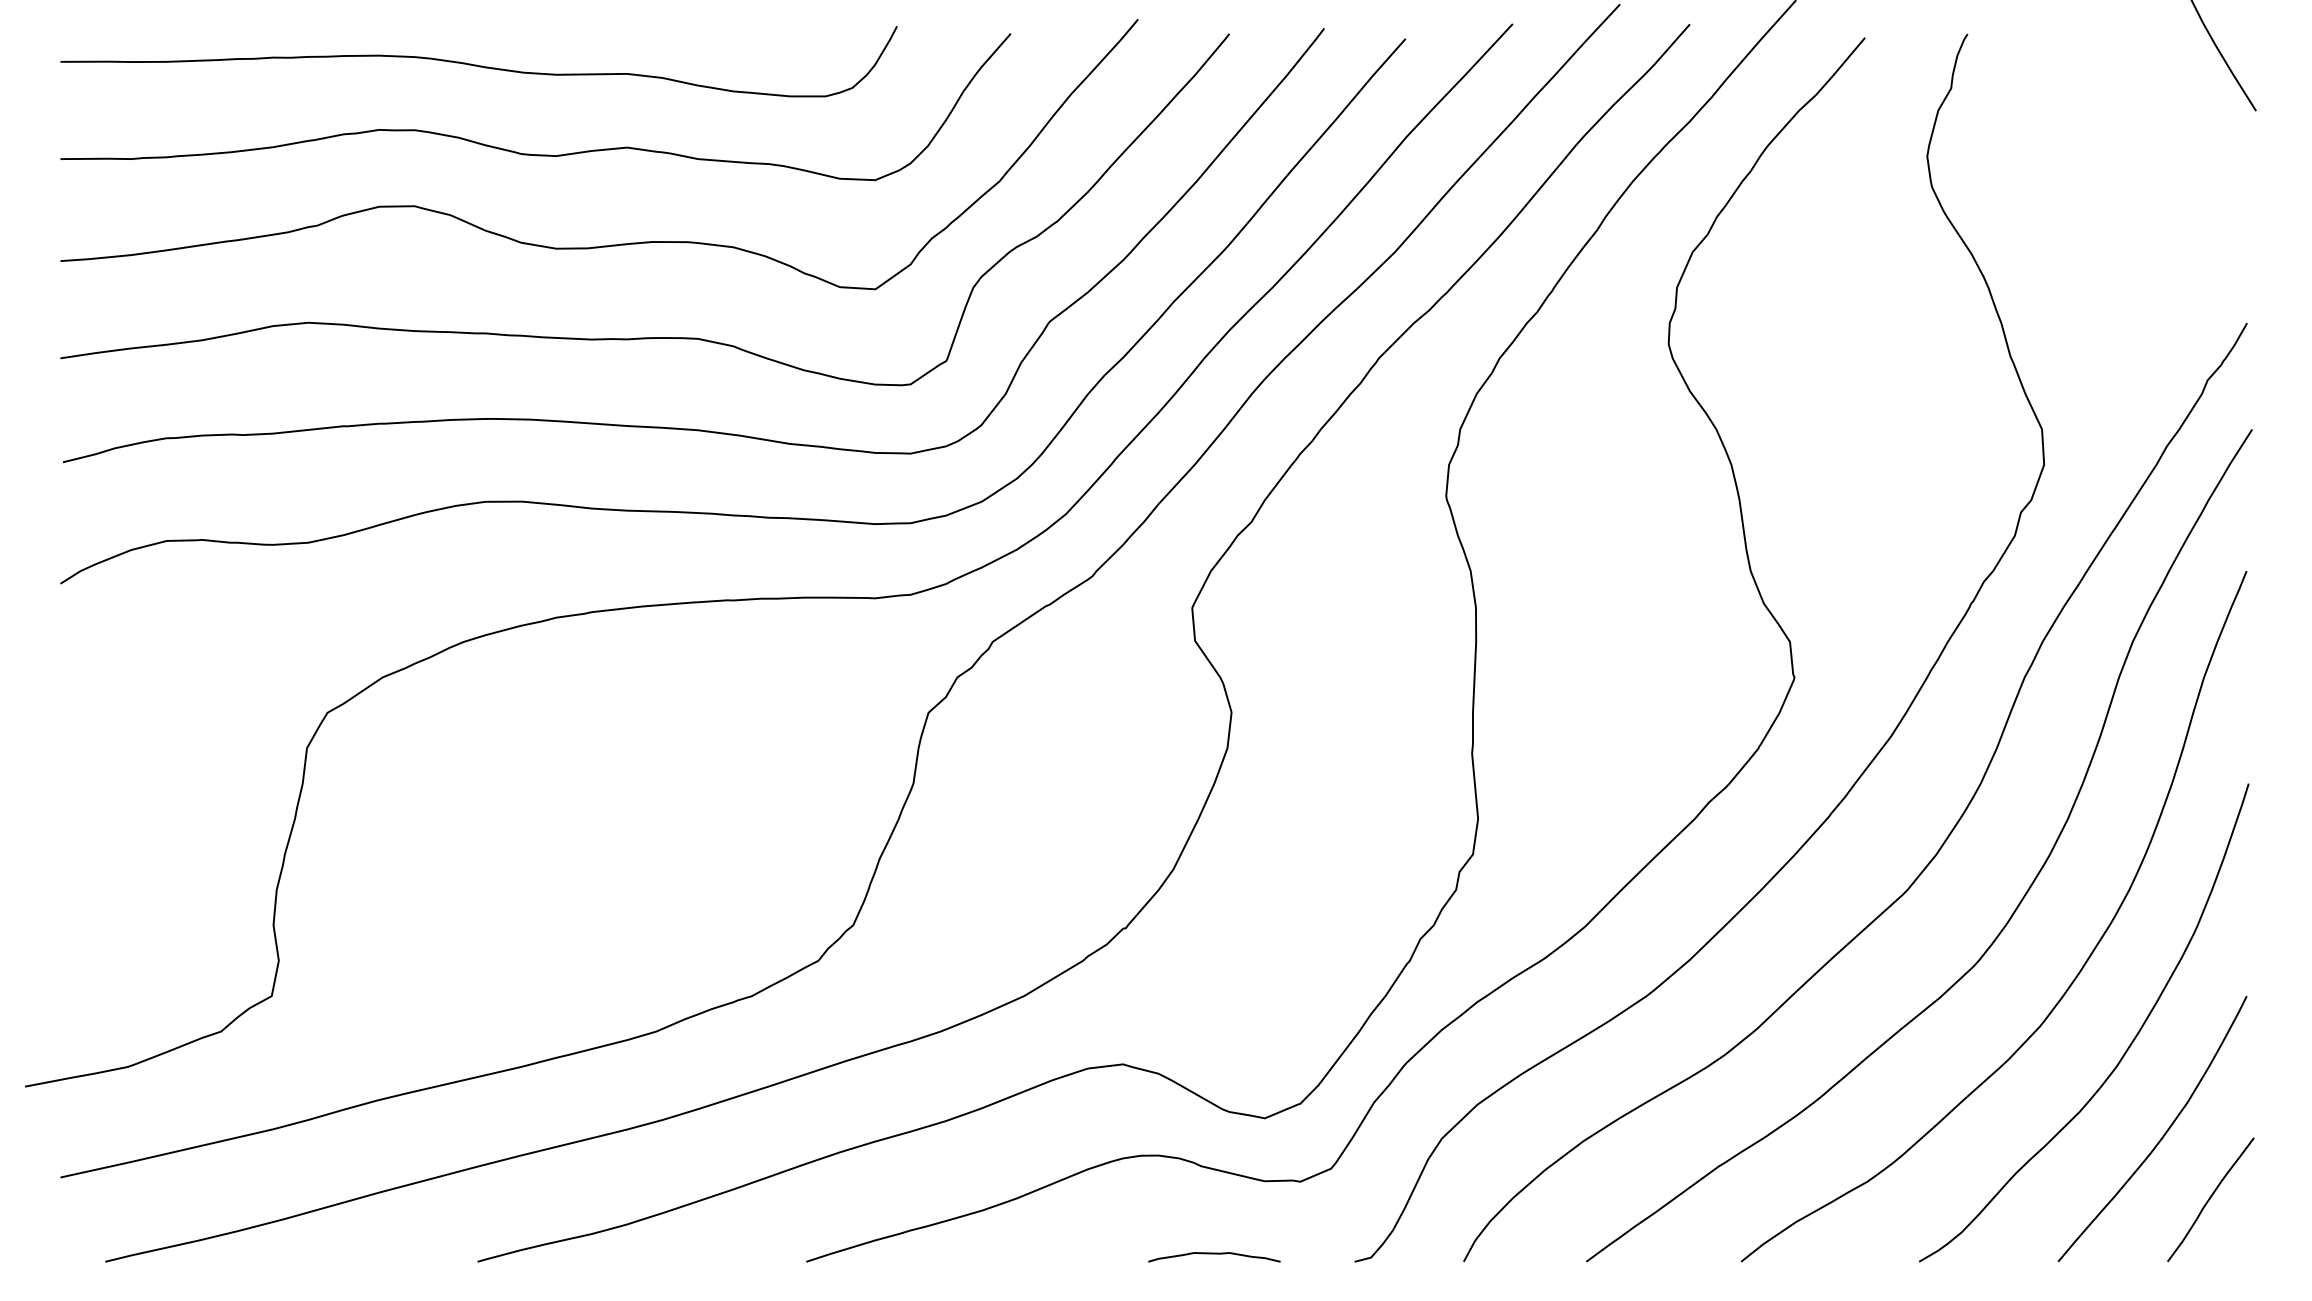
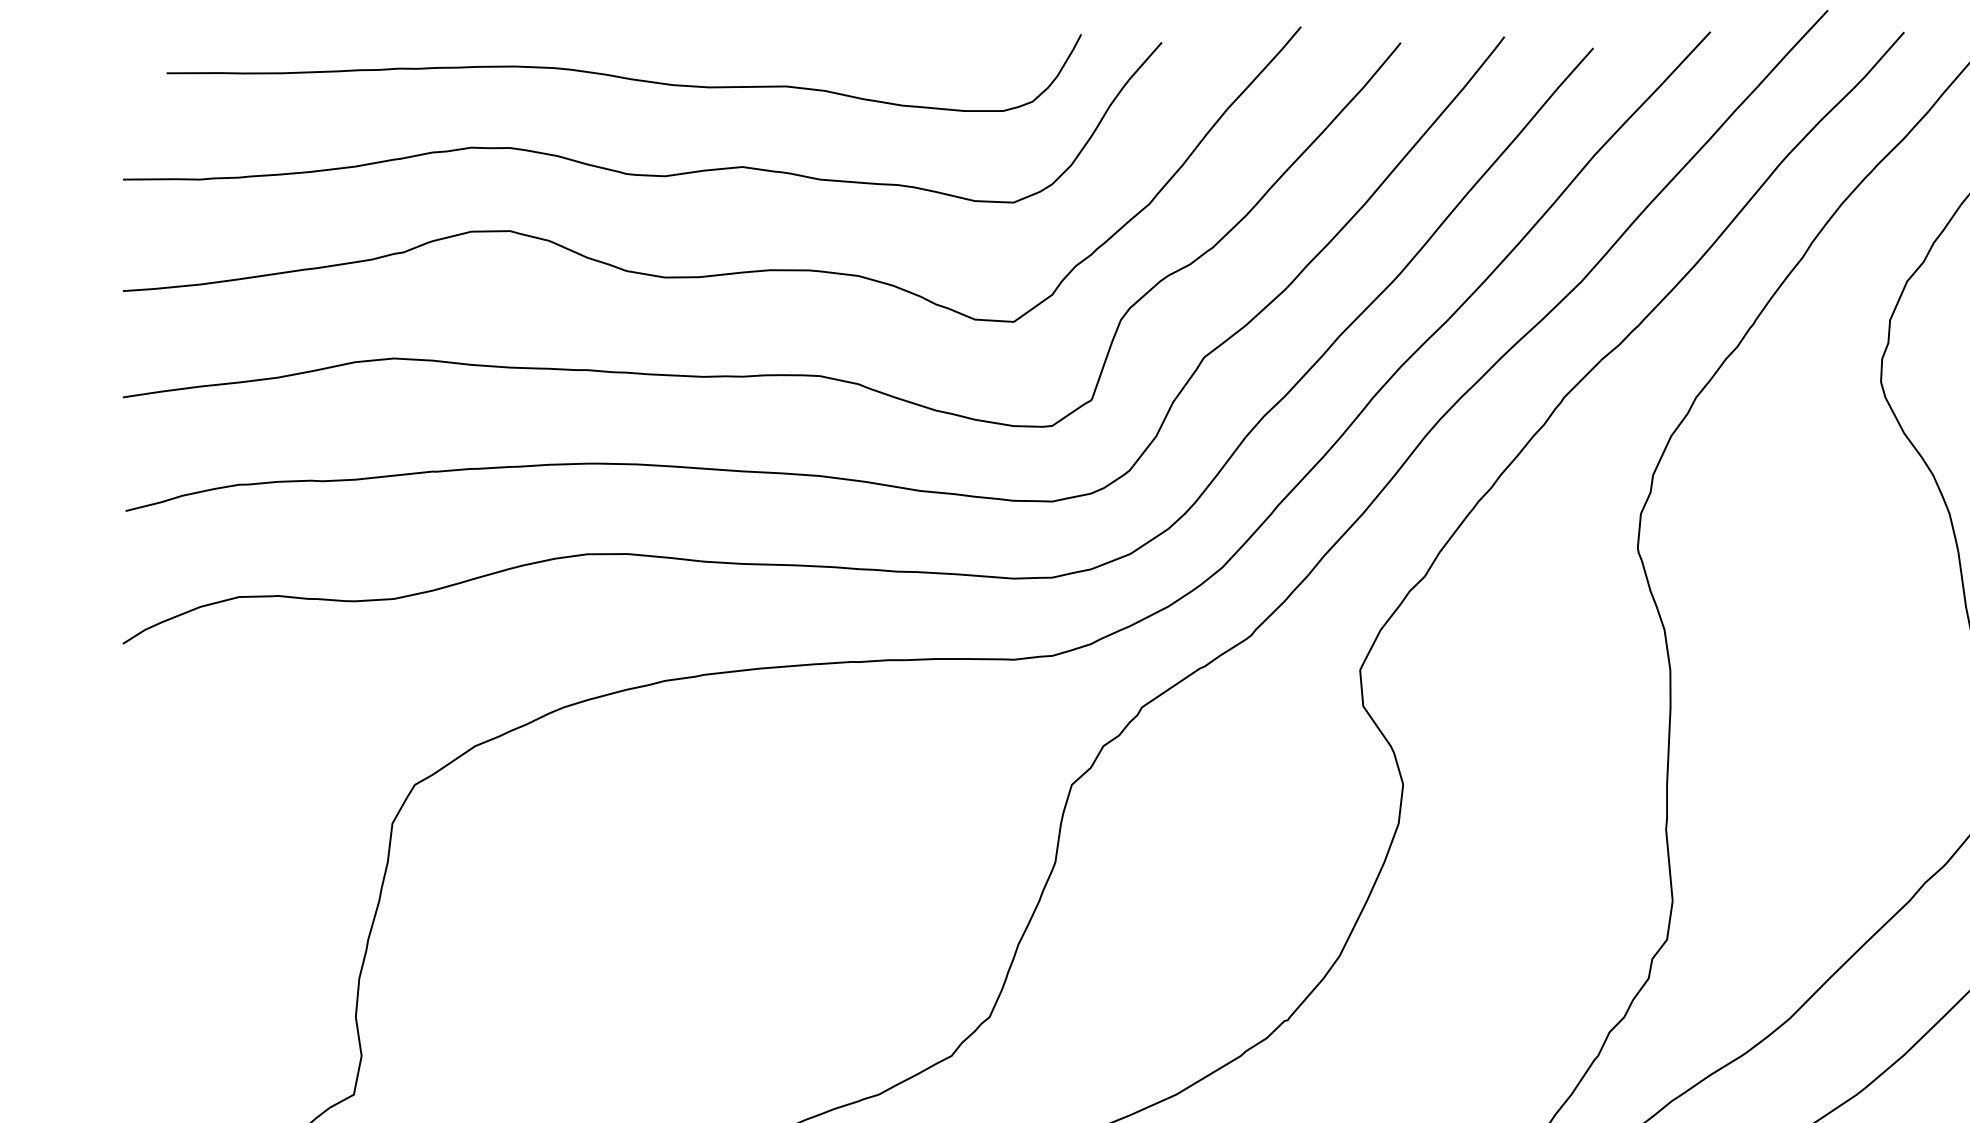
curve: (476, 64) -> (621, 76), moved

